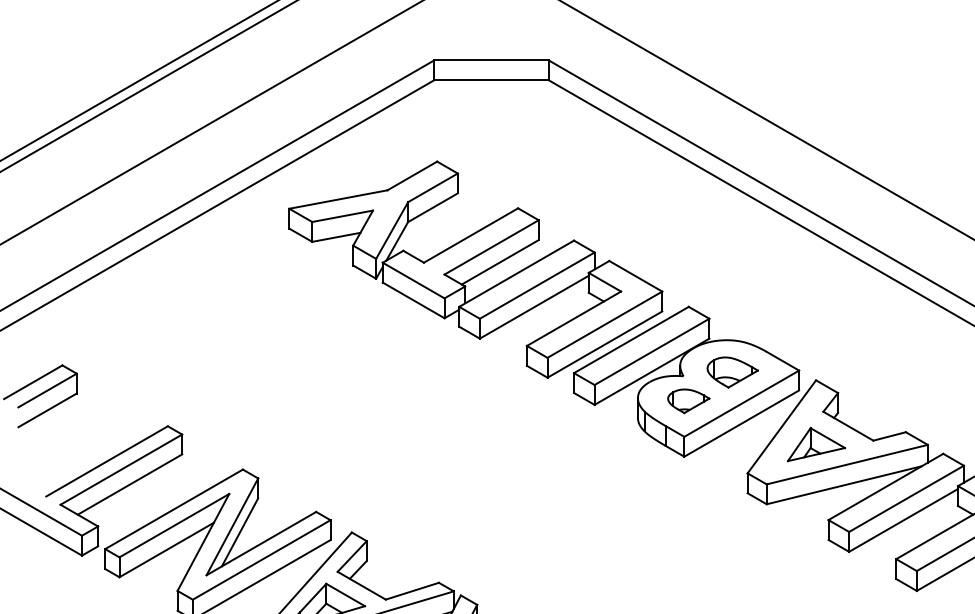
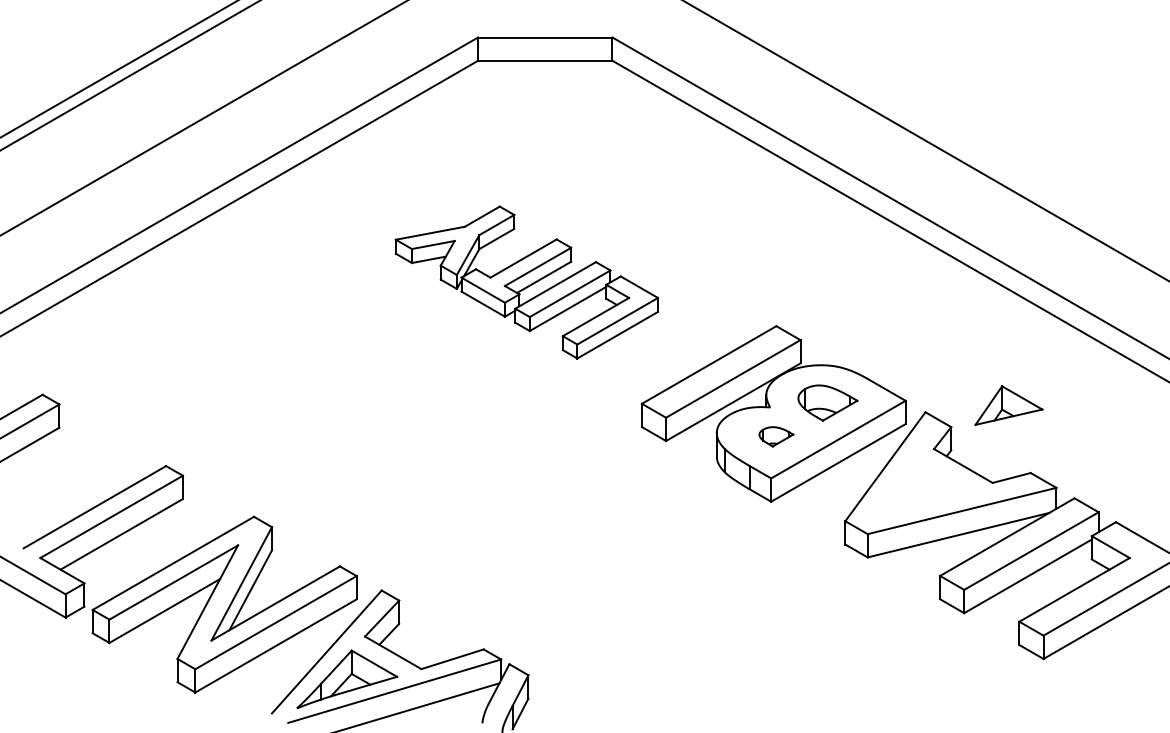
part: (475, 269) -> (526, 282), size x0.6
part: (688, 401) -> (776, 436), size x0.7
part: (816, 444) -> (1008, 405), moved

